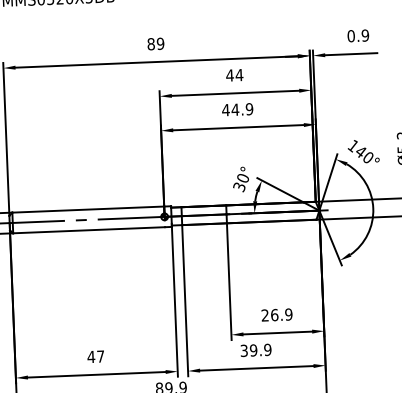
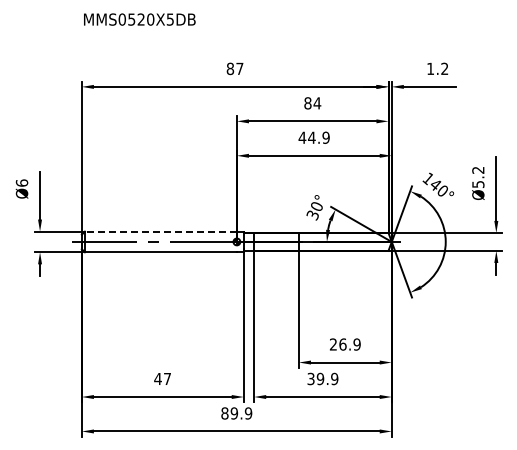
text: (358, 35) -> (437, 68), 0.9 -> 1.2
text: (160, 43) -> (239, 68), 89 -> 87
text: (229, 75) -> (307, 103), 44 -> 84
line: (87, 209) -> (160, 231), solid -> dashed

